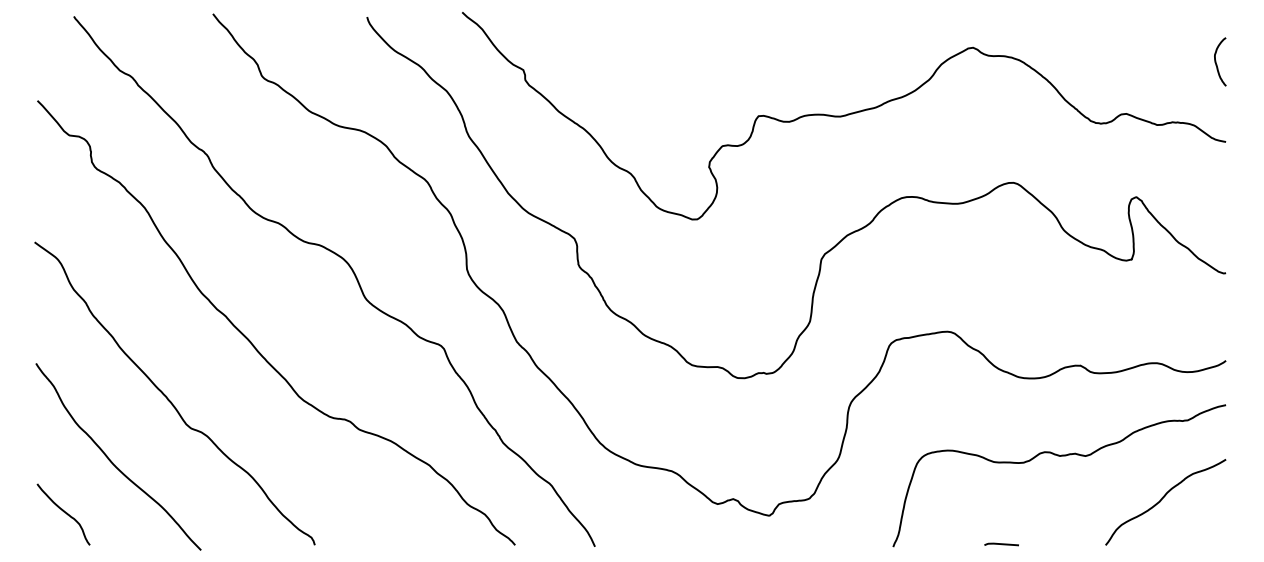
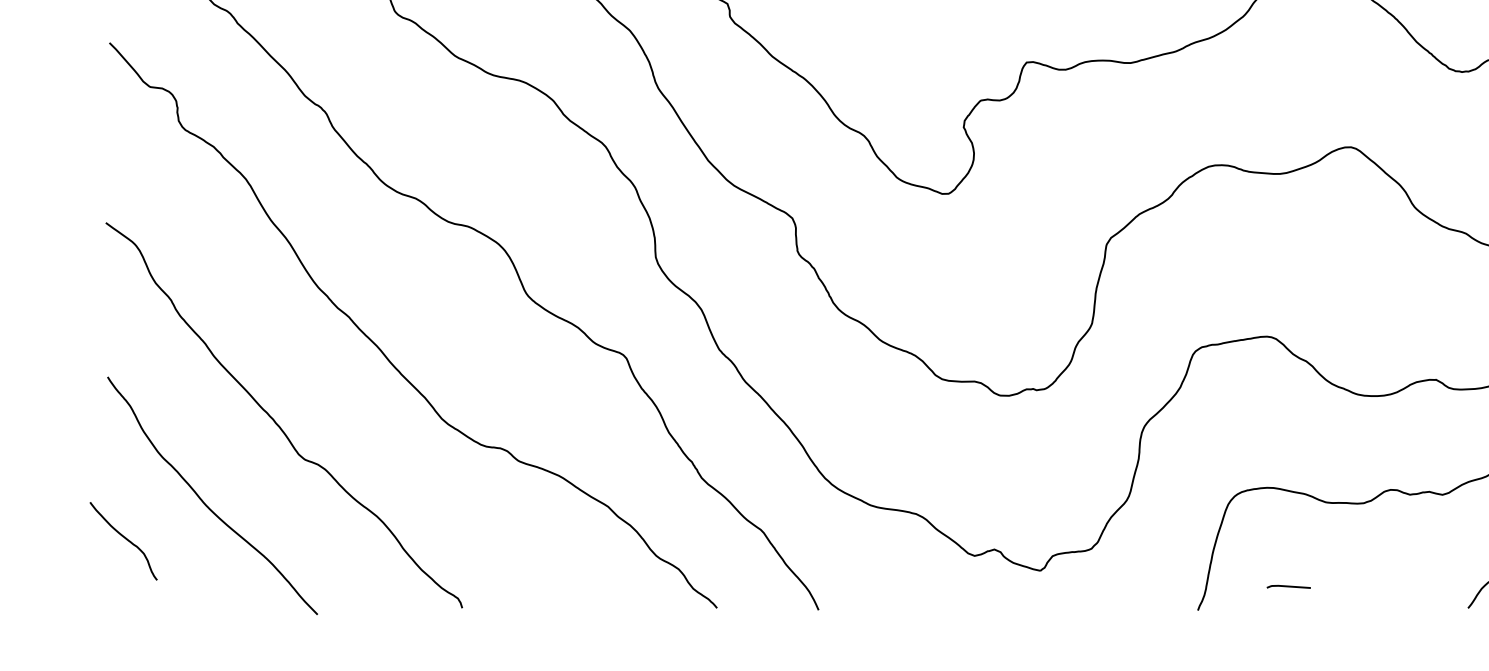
curve: (63, 512) -> (123, 538), moved
line: (1001, 544) -> (1288, 586), moved

